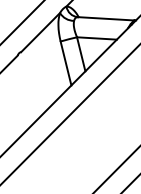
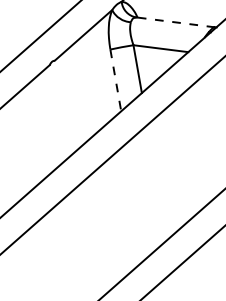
line: (106, 18) -> (175, 22), solid -> dashed
line: (65, 63) -> (115, 80), solid -> dashed

